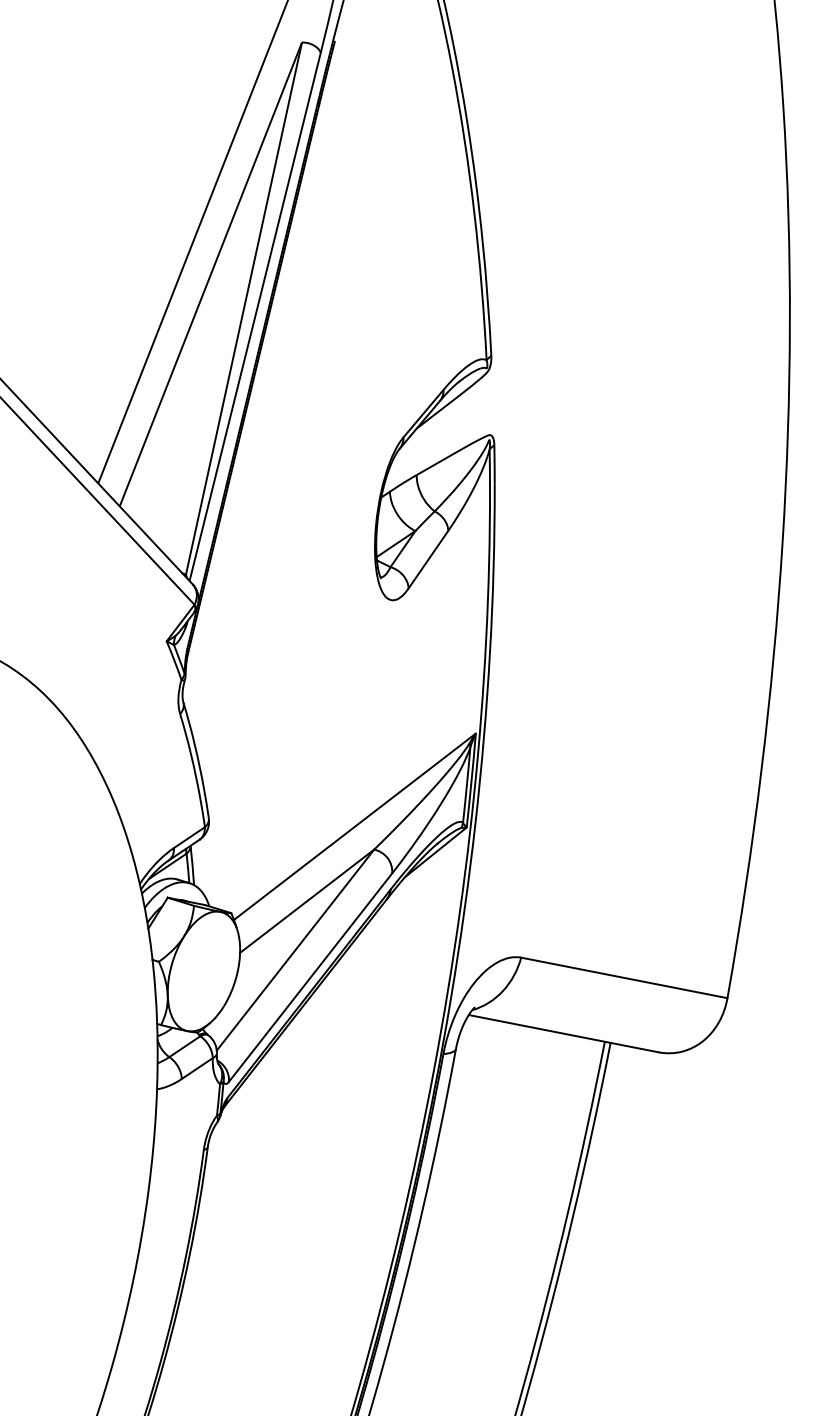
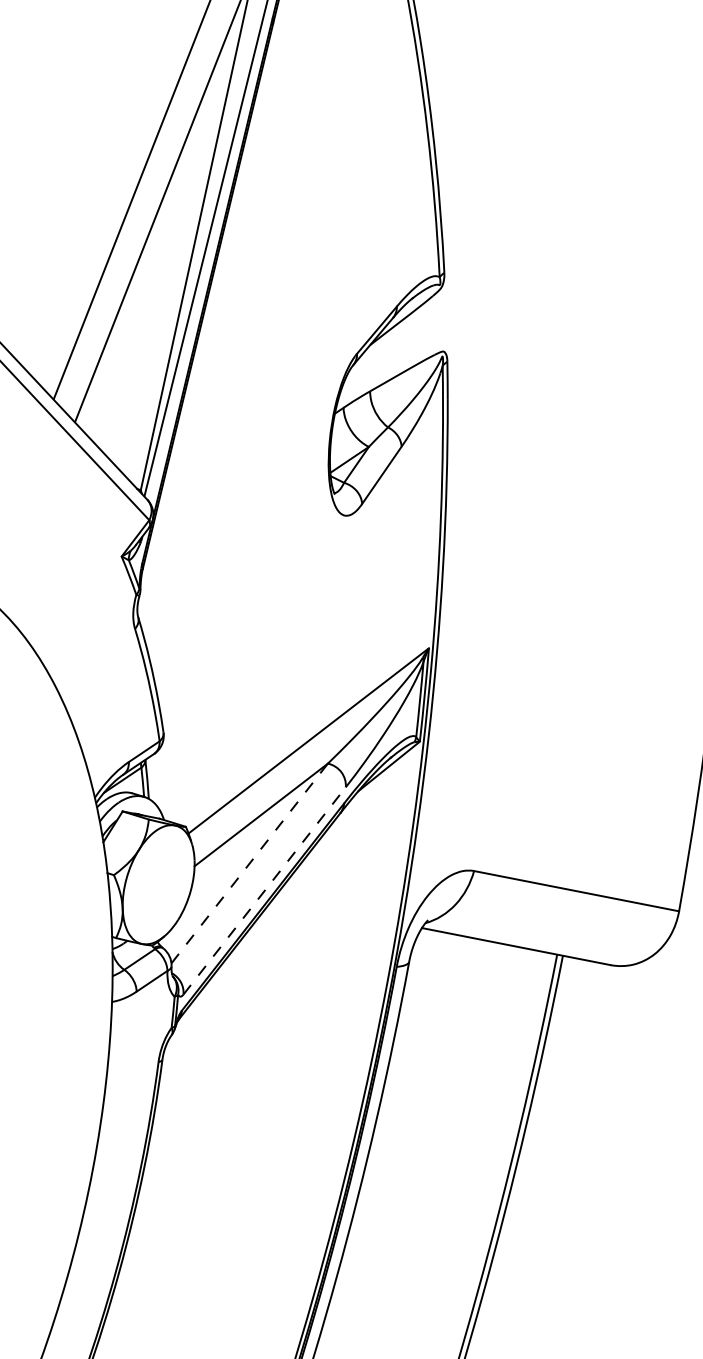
line: (295, 950) -> (249, 863), solid -> dashed
line: (310, 977) -> (264, 890), solid -> dashed

